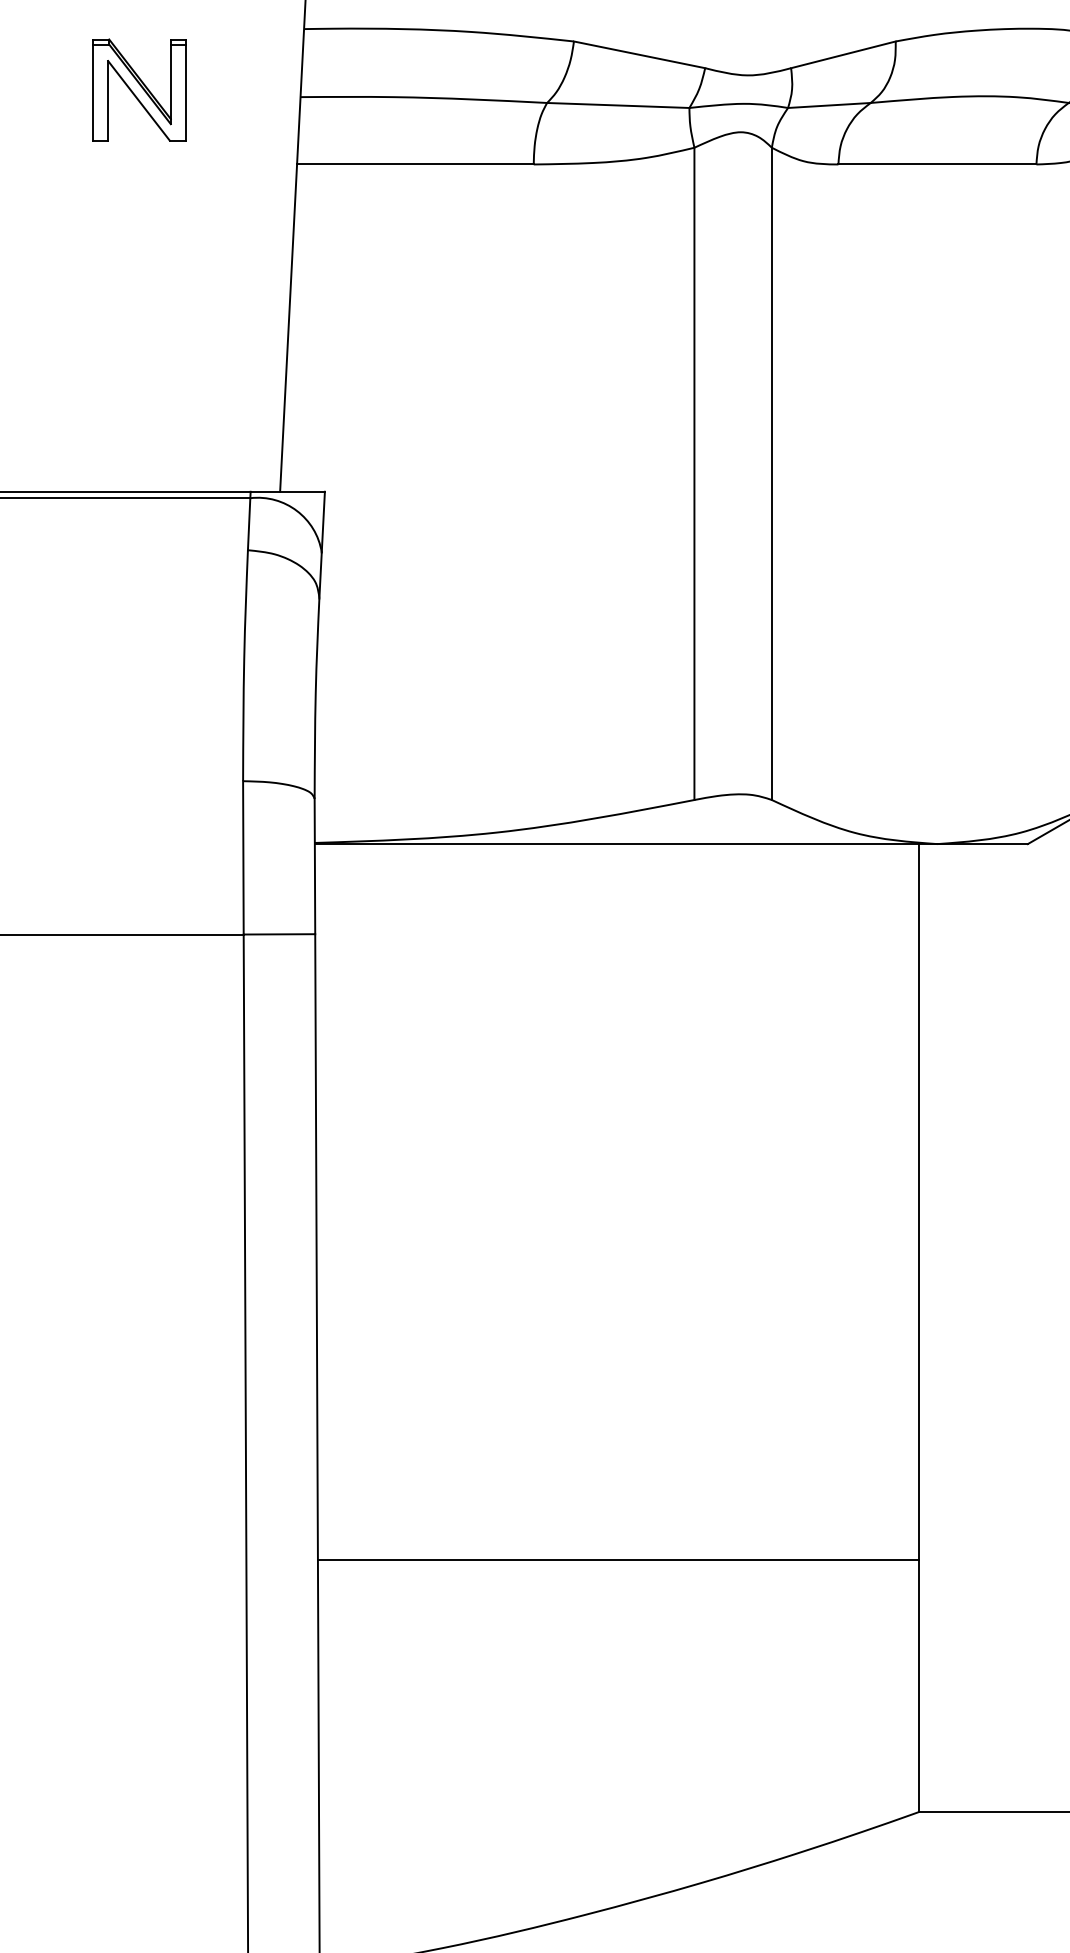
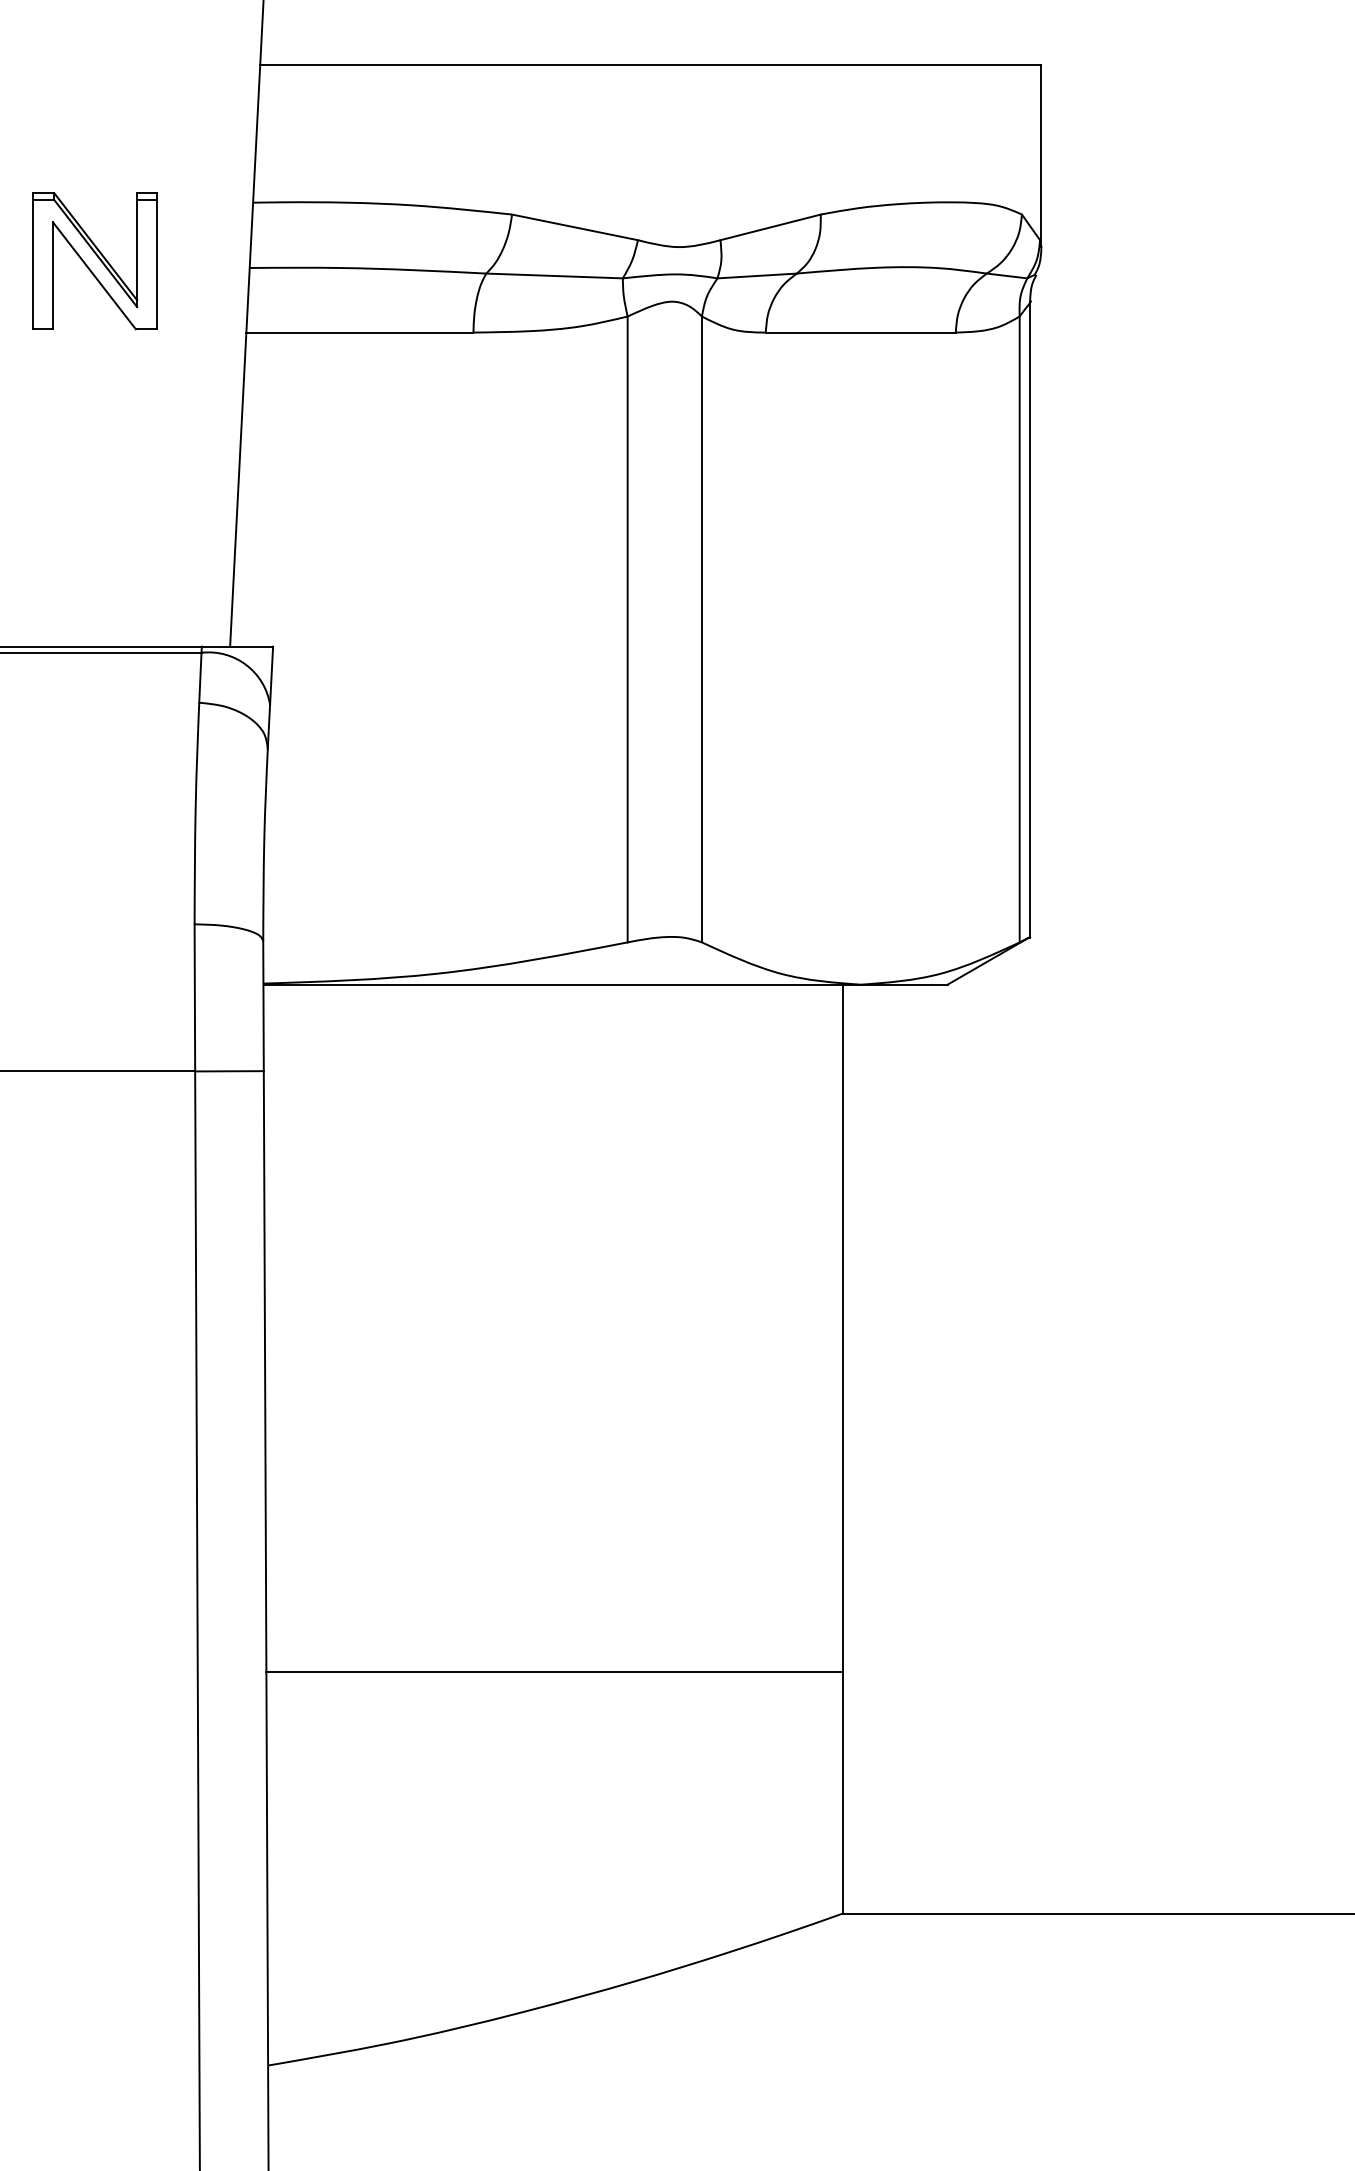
part: (139, 89) -> (95, 260), size x1.4

